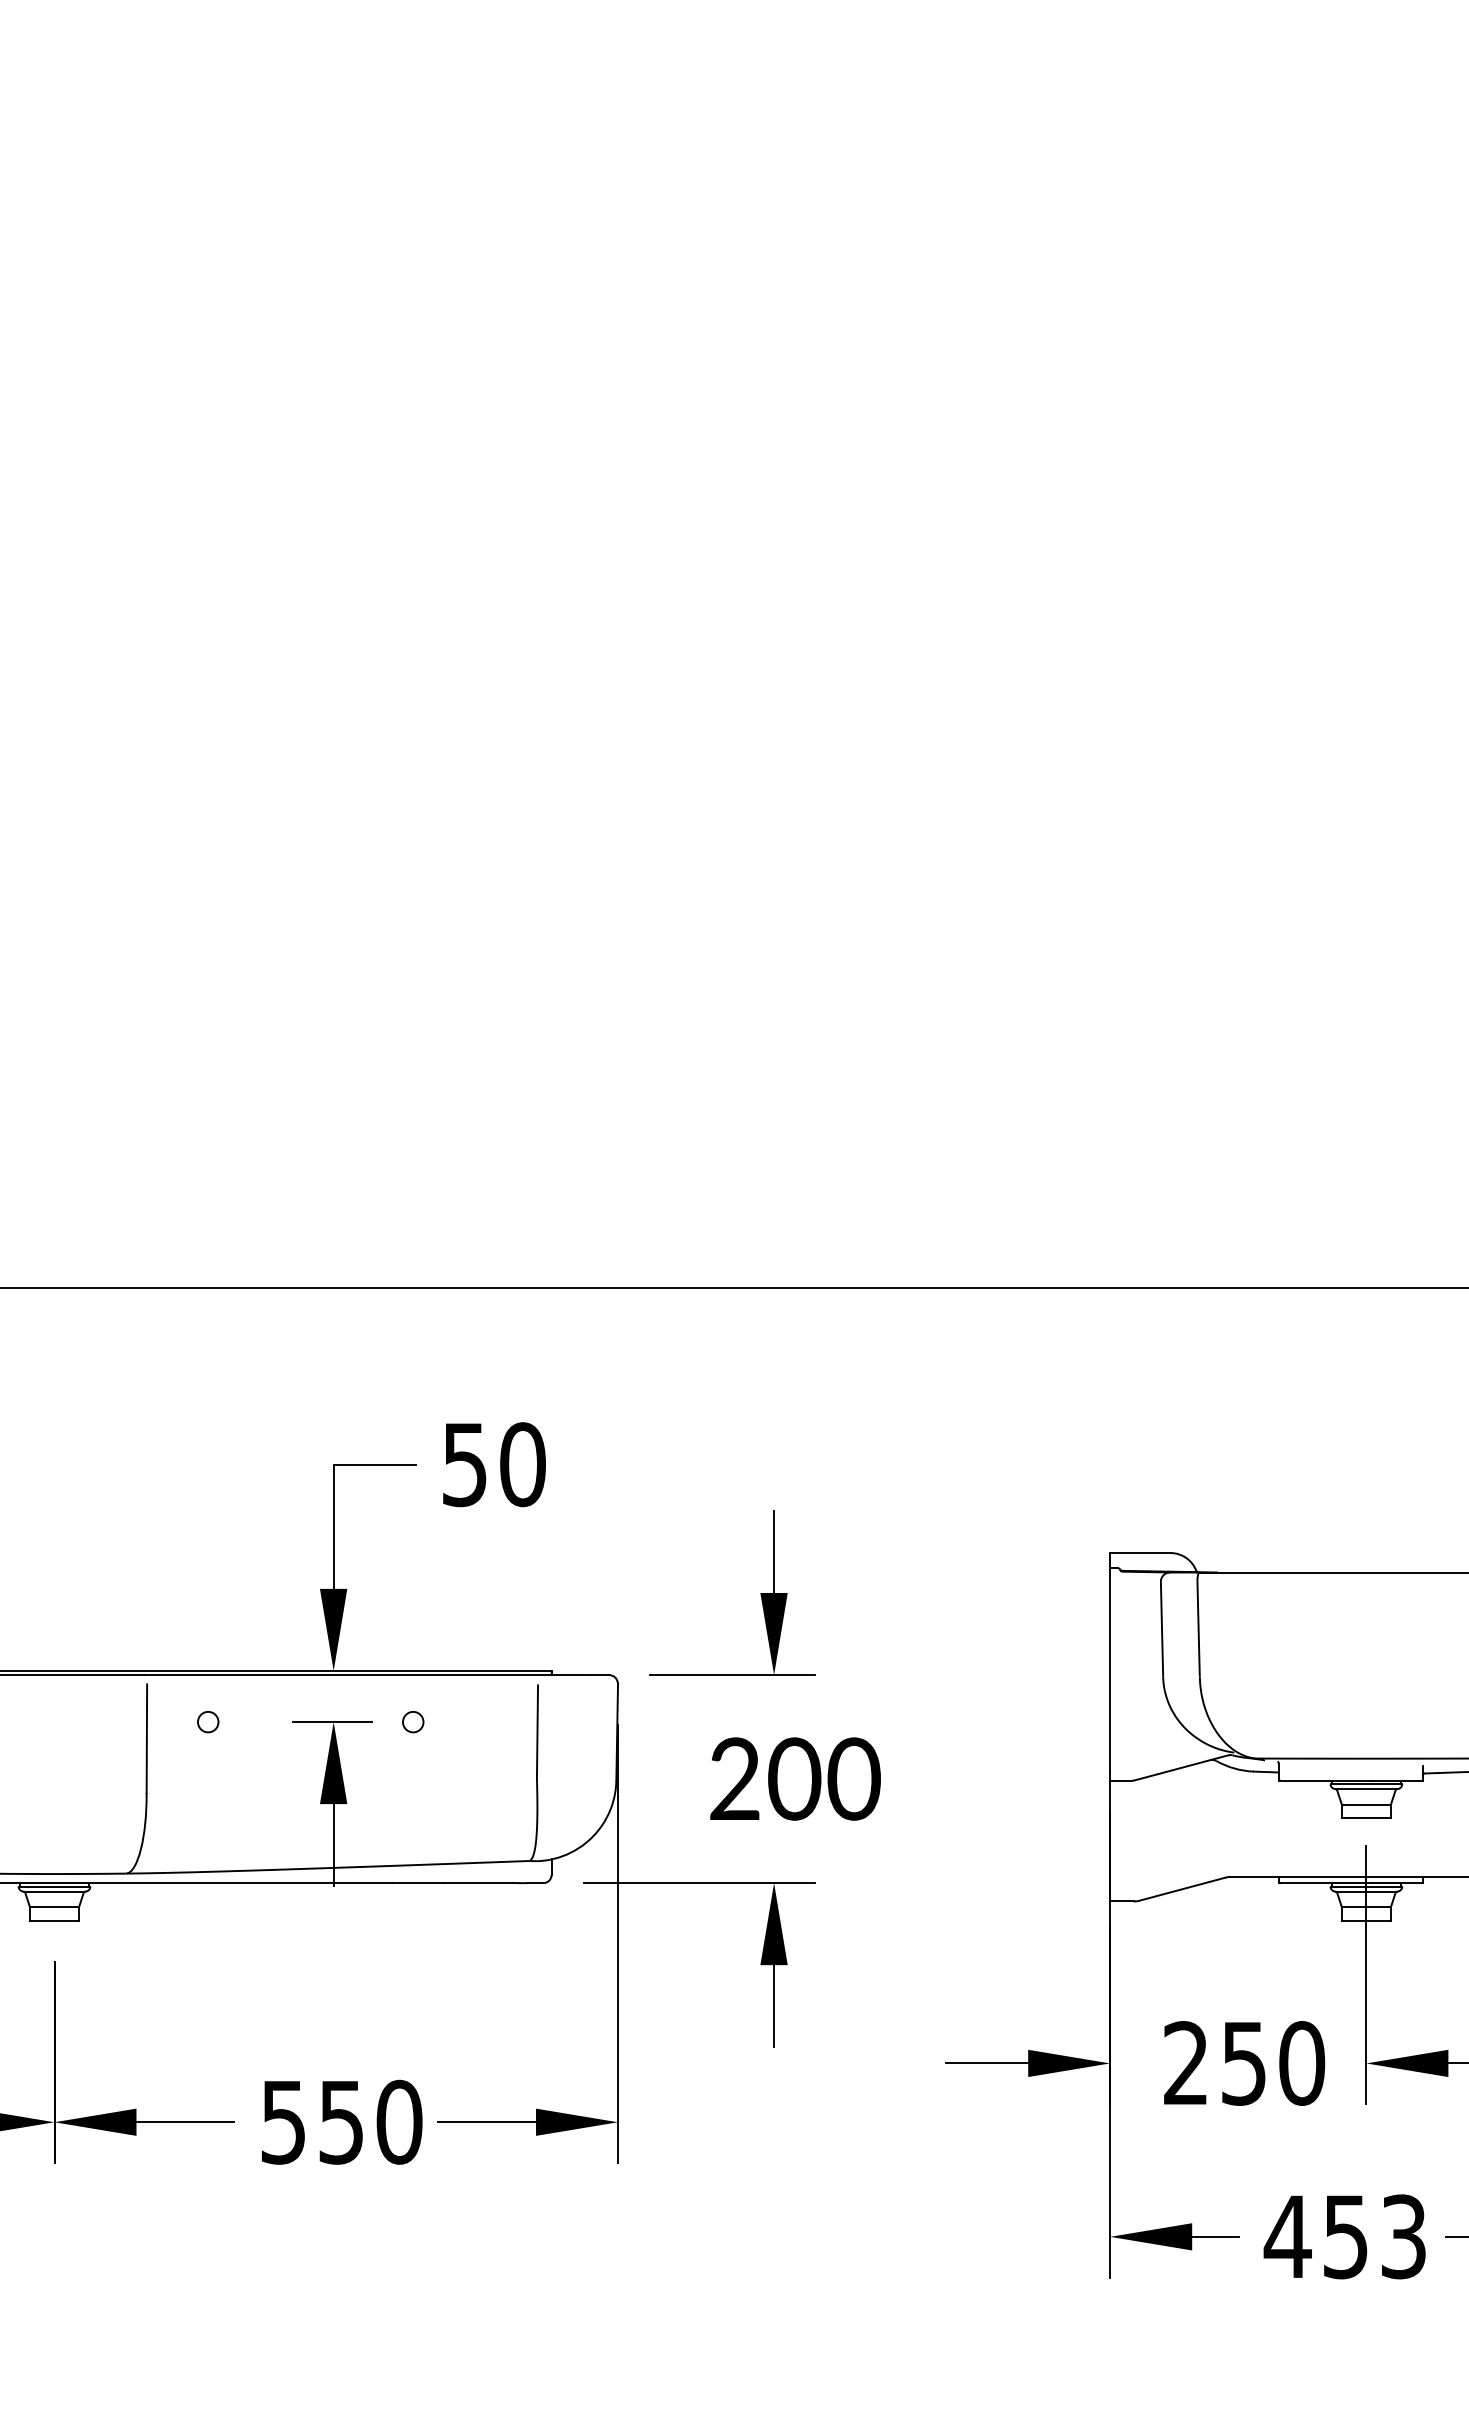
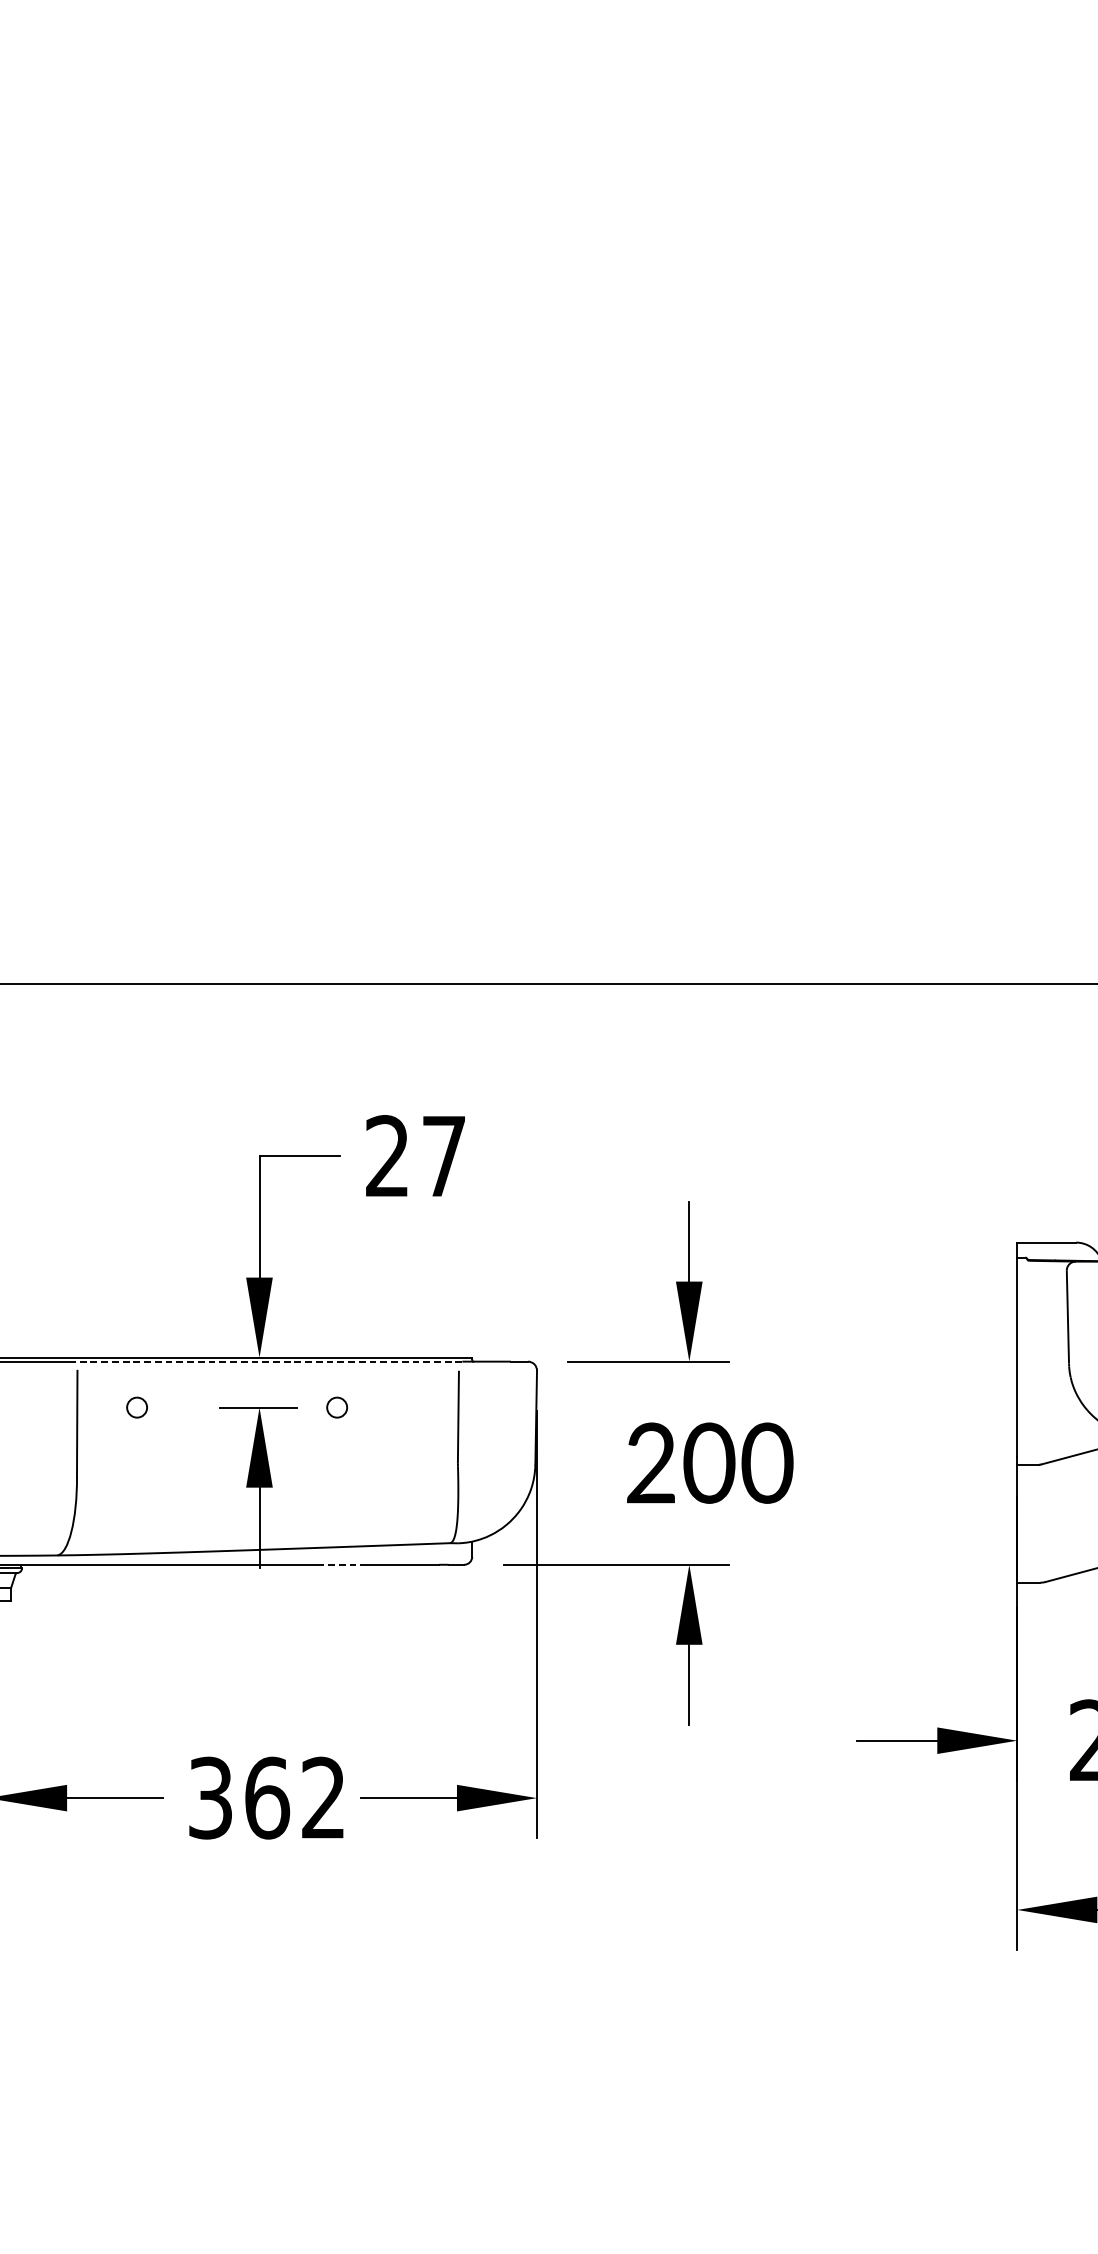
text: (493, 1464) -> (415, 1156), 50 -> 27
line: (342, 1675) -> (268, 1362), solid -> dashed
line: (418, 1883) -> (342, 1565), solid -> dashed
text: (341, 2121) -> (267, 1797), 550 -> 362

